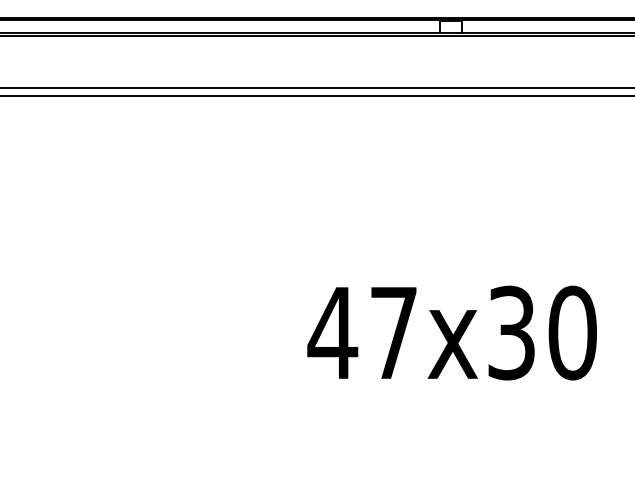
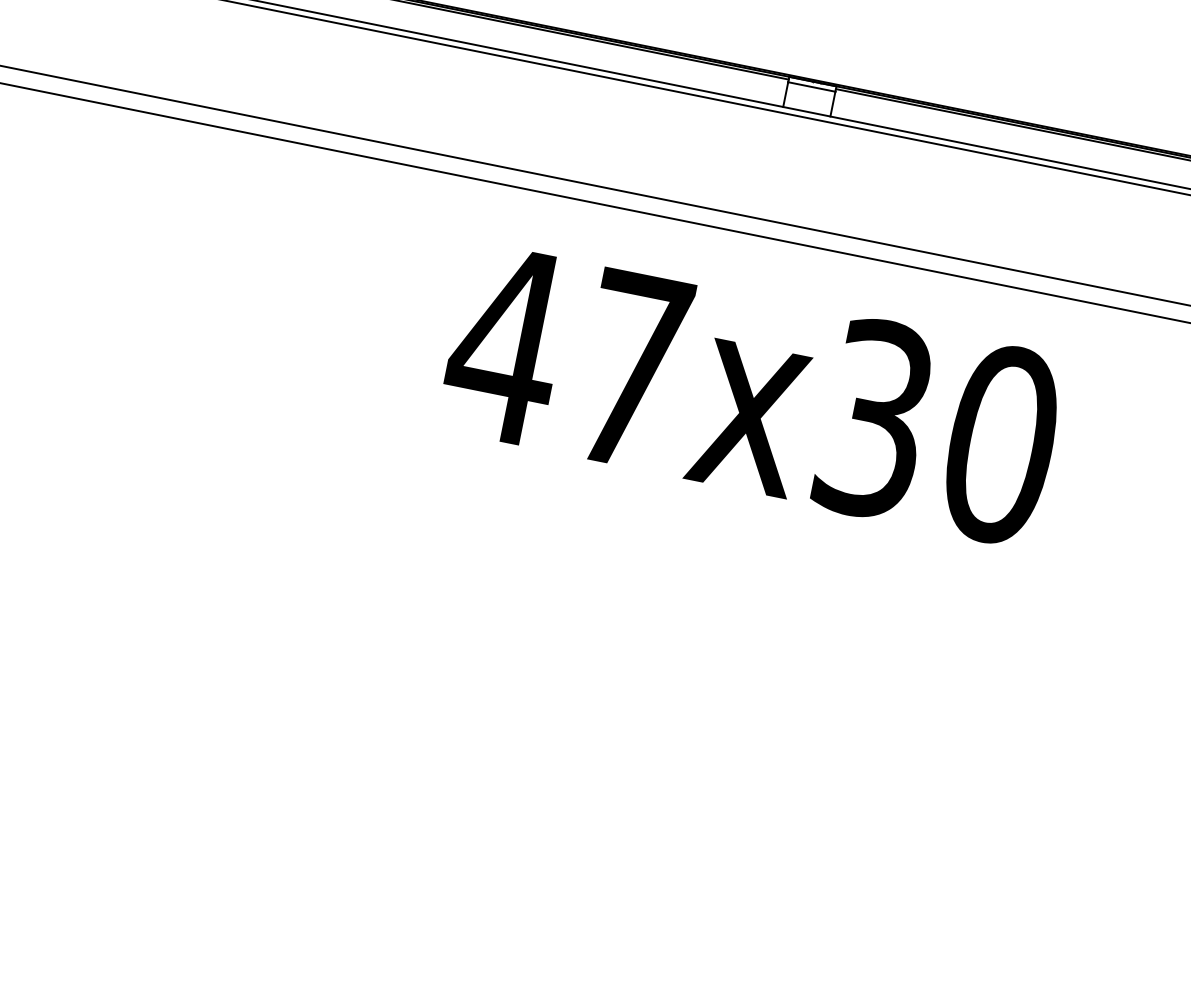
text: (451, 332) -> (751, 393), moved

